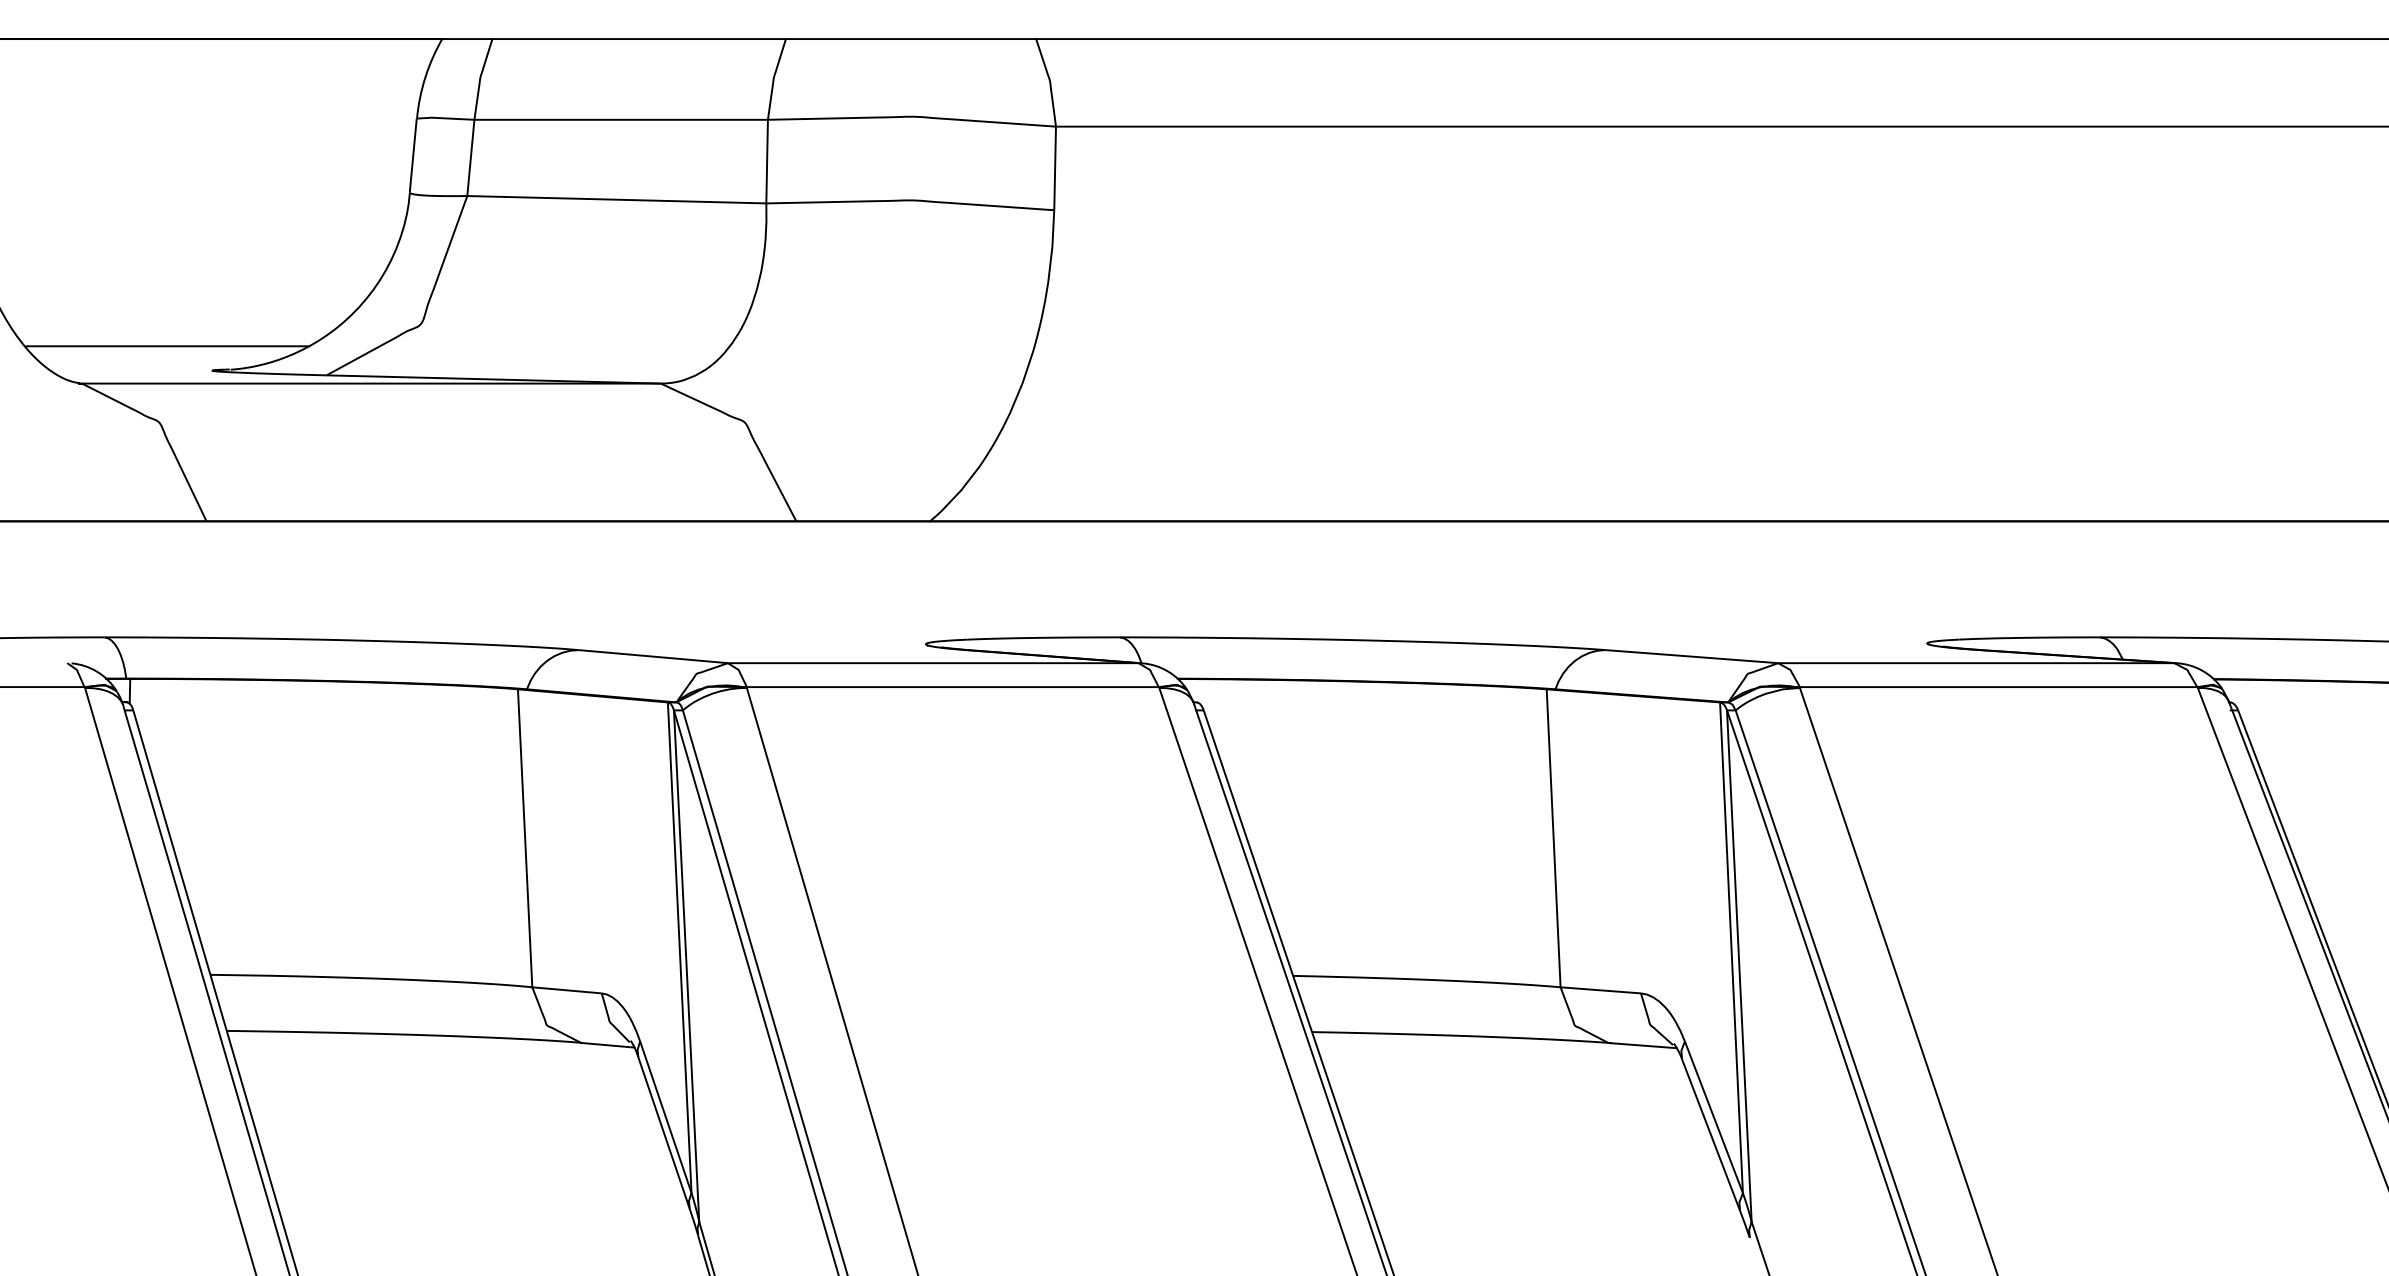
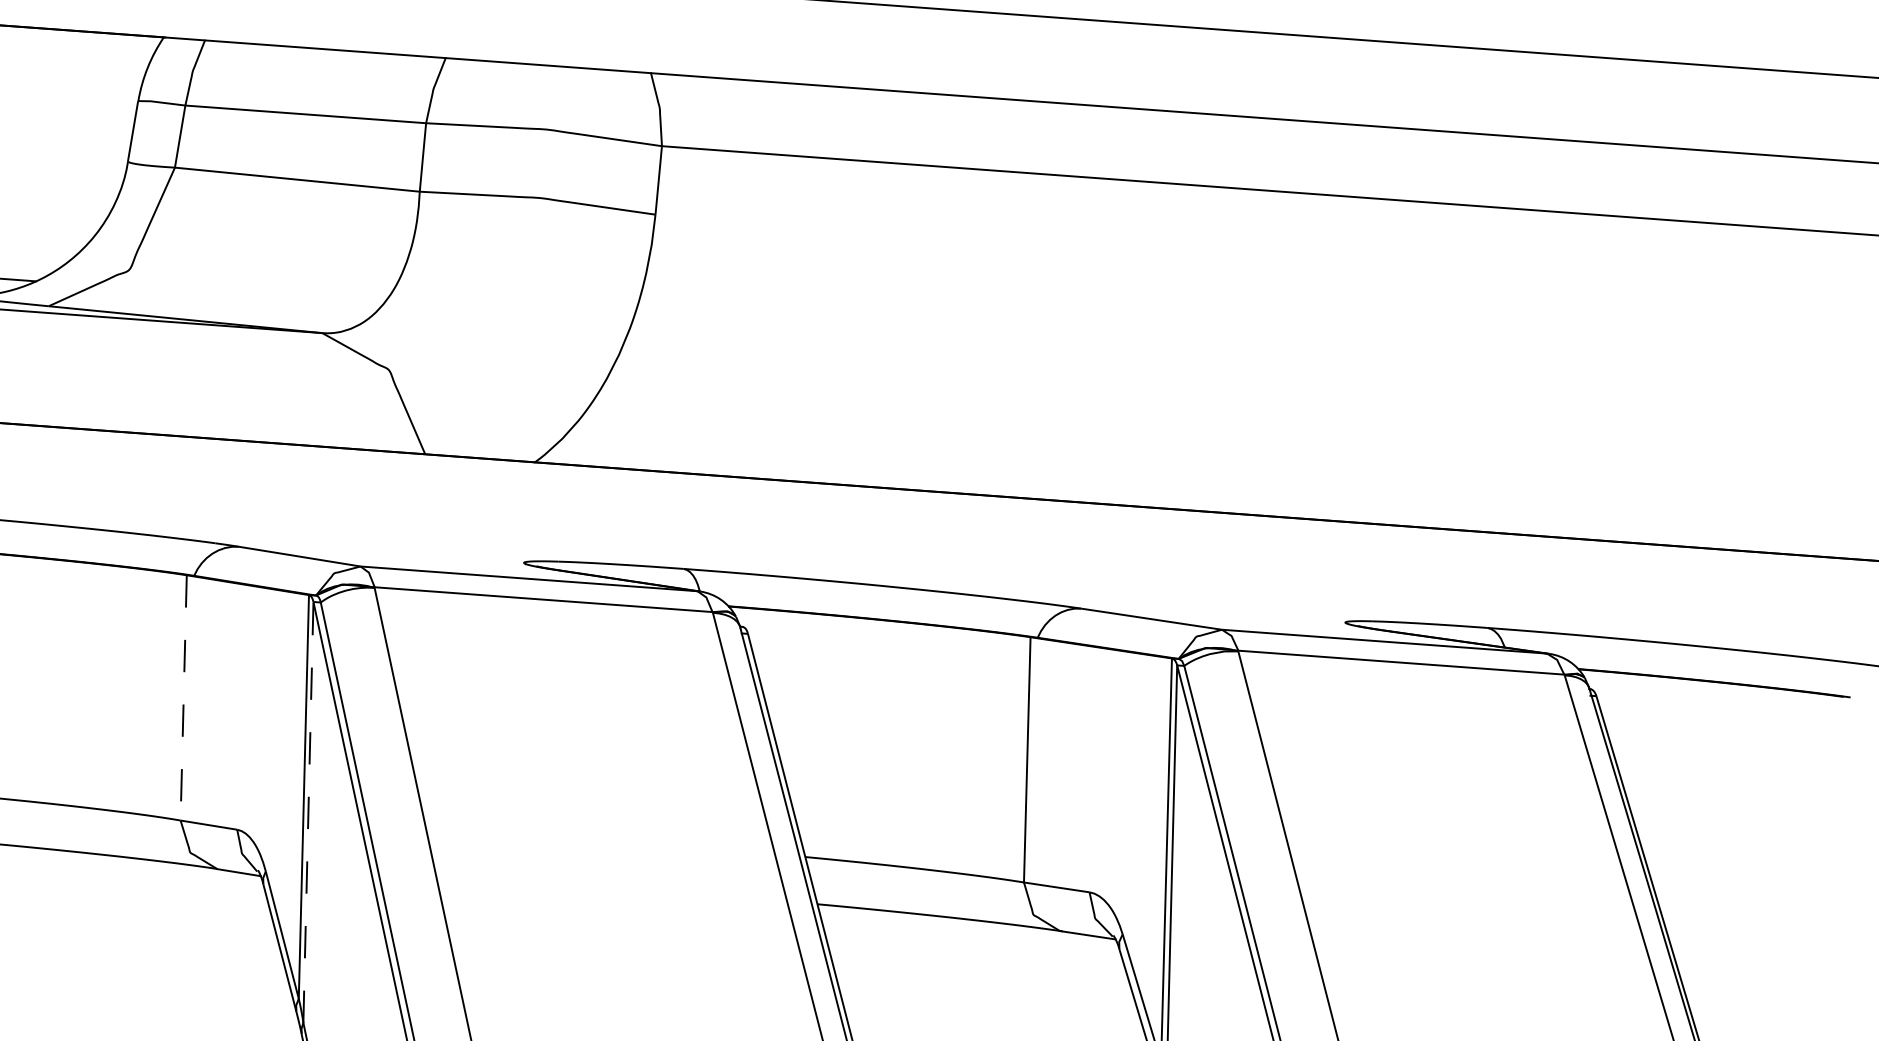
line: (525, 838) -> (183, 698), solid -> dashed
line: (686, 966) -> (308, 812), solid -> dashed

